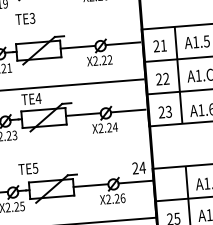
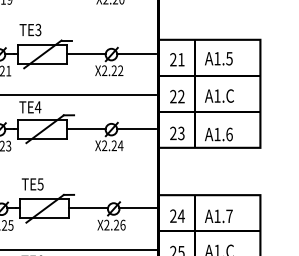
text: (25, 18) -> (30, 29), moved
text: (139, 167) -> (177, 215), moved
text: (28, 169) -> (32, 184), moved

